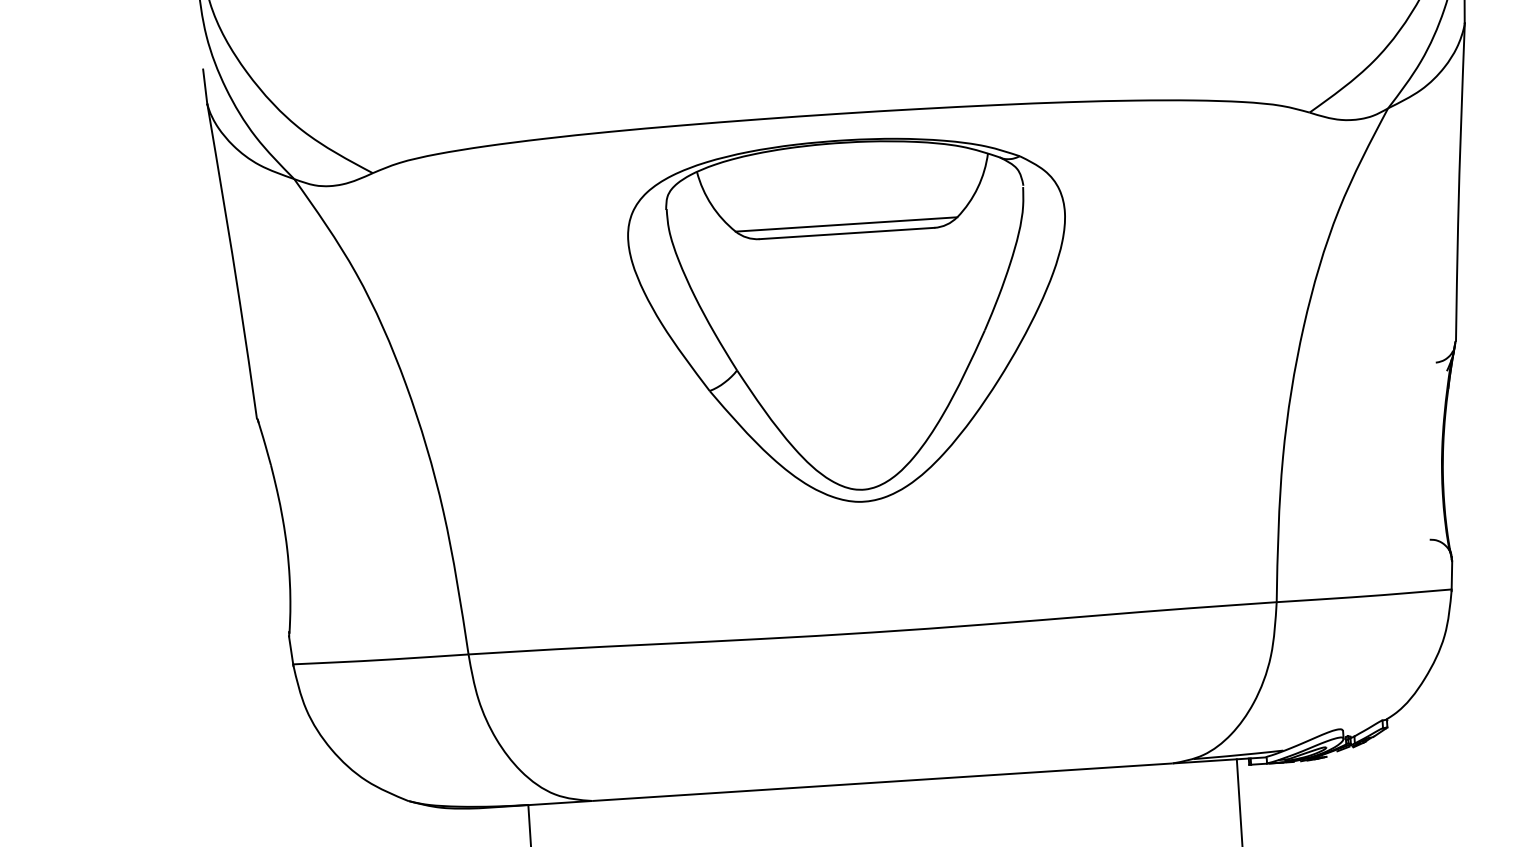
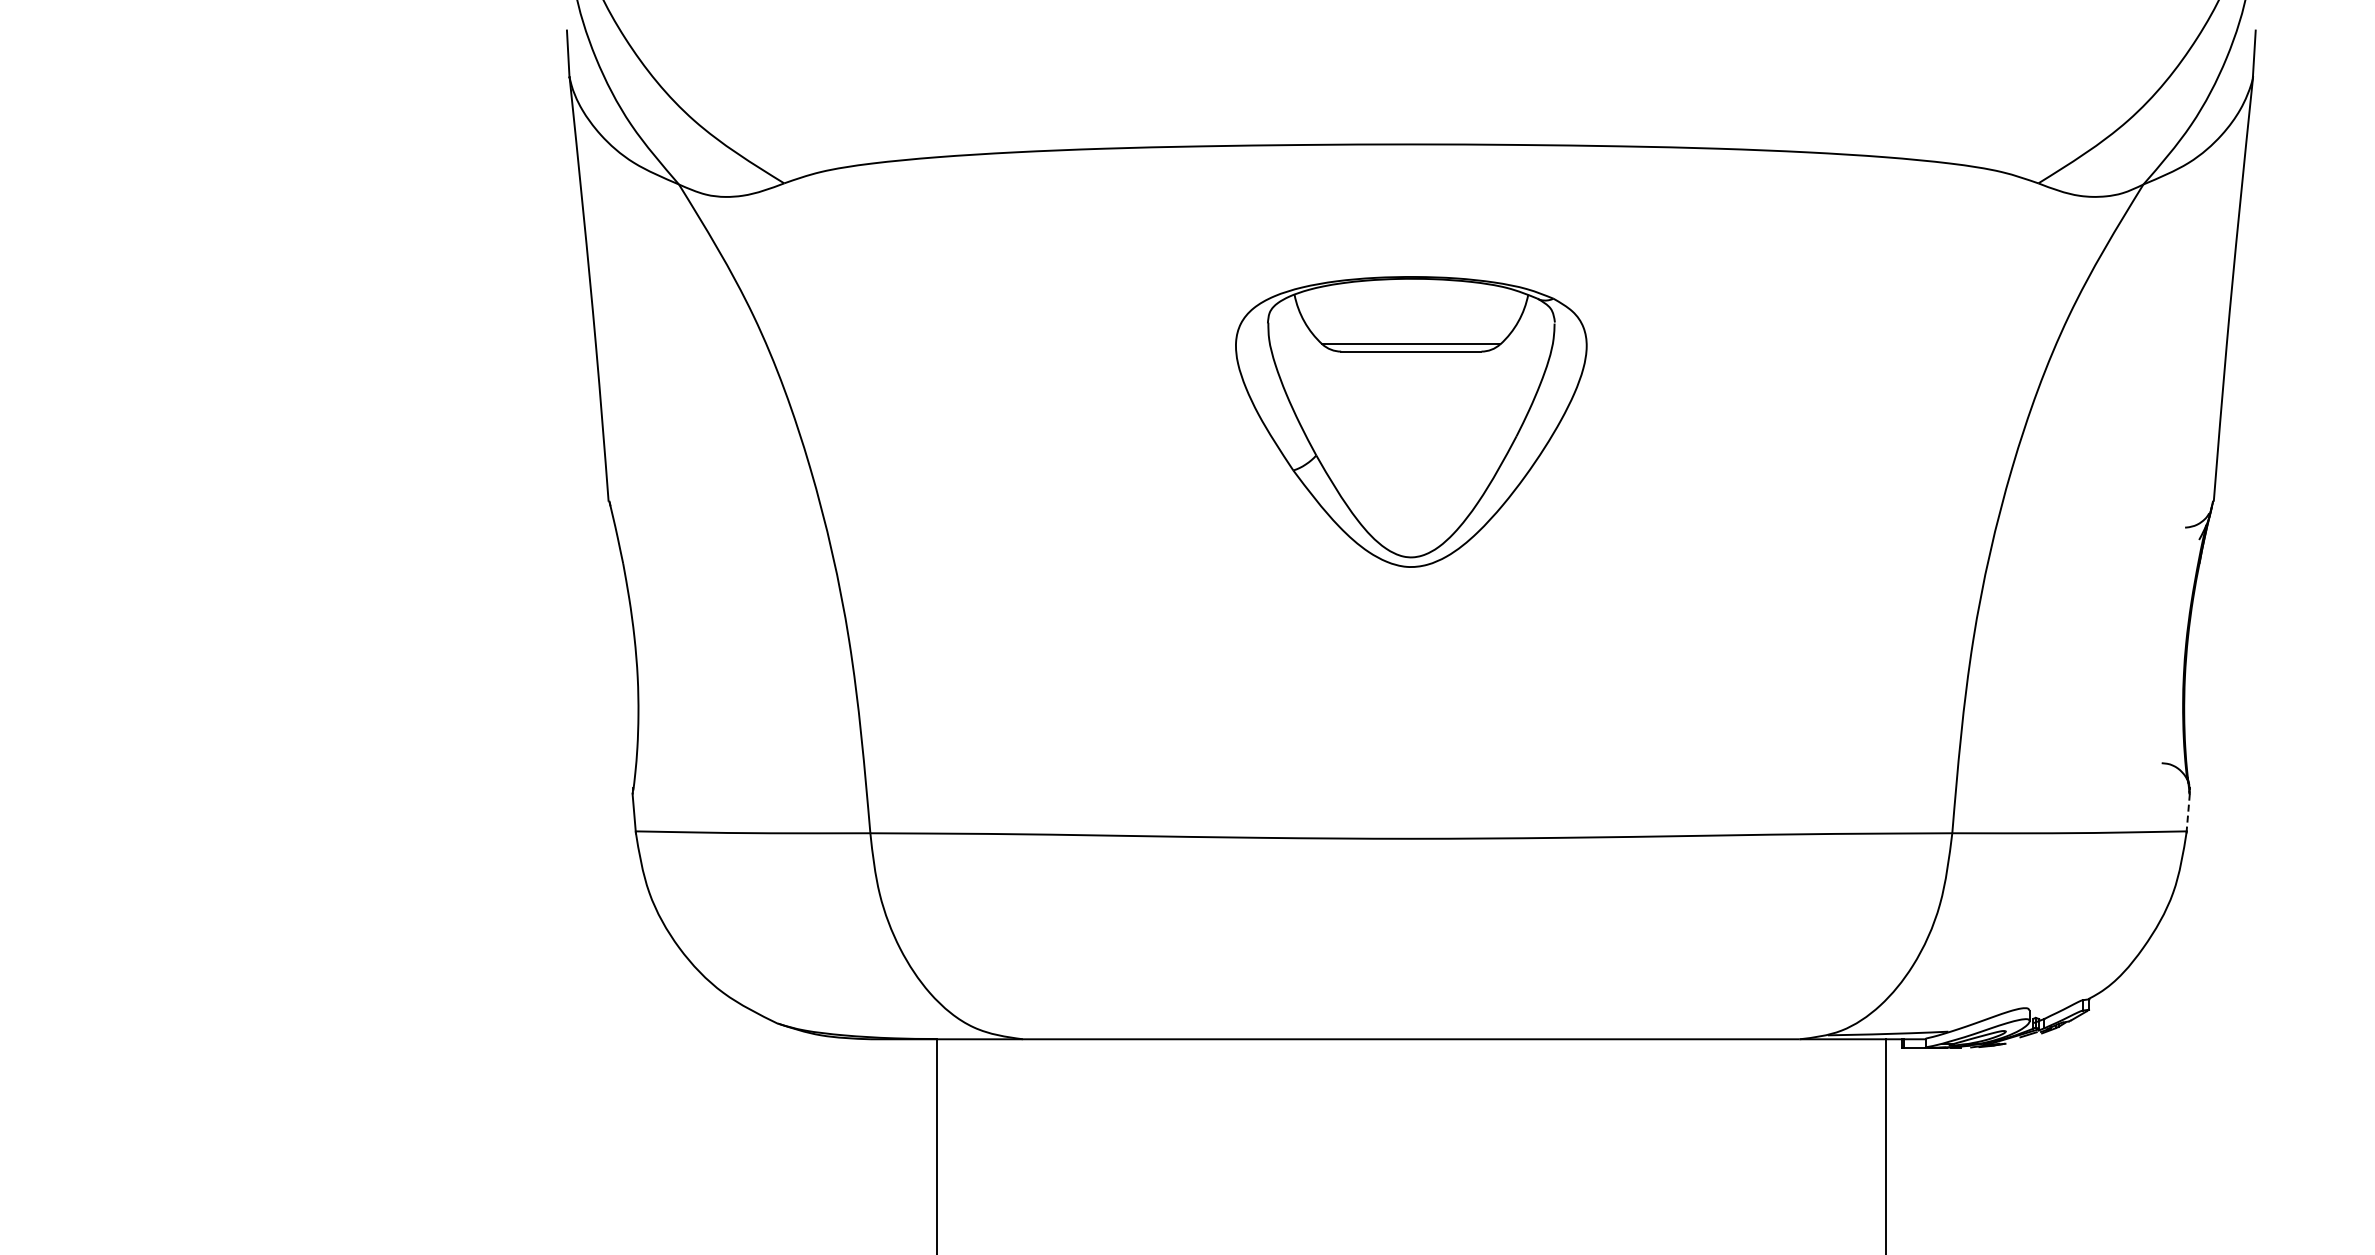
part: (852, 320) -> (1411, 421), size x0.6
line: (1452, 576) -> (2188, 813), solid -> dashed

